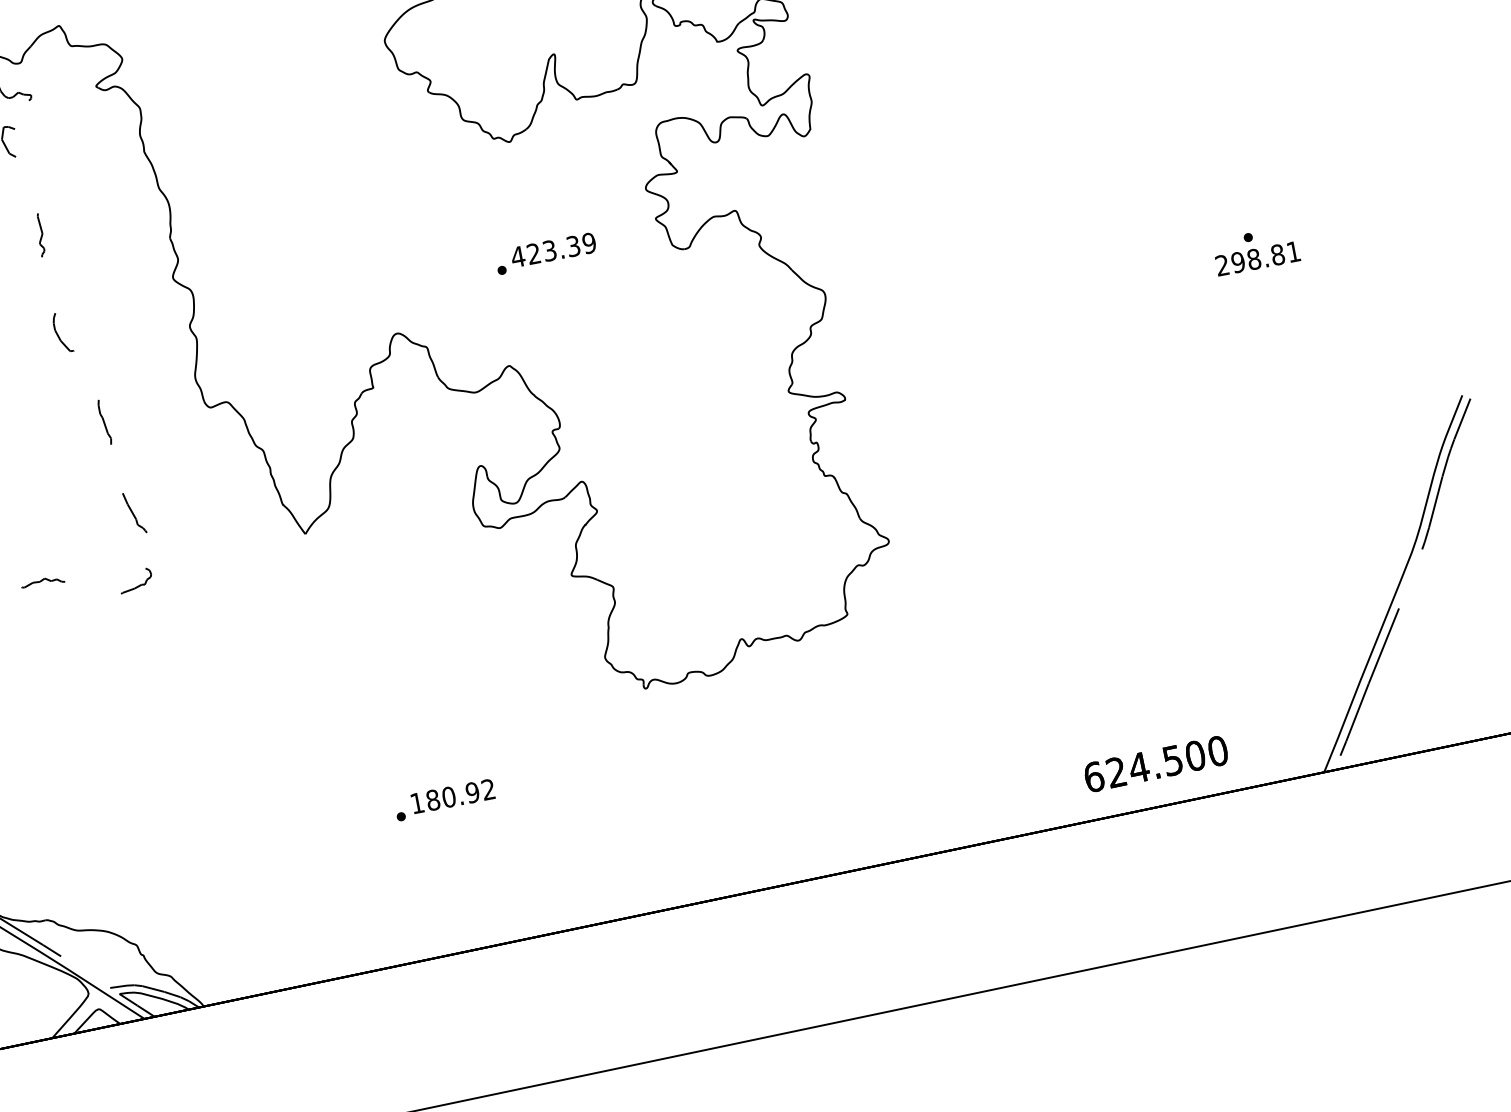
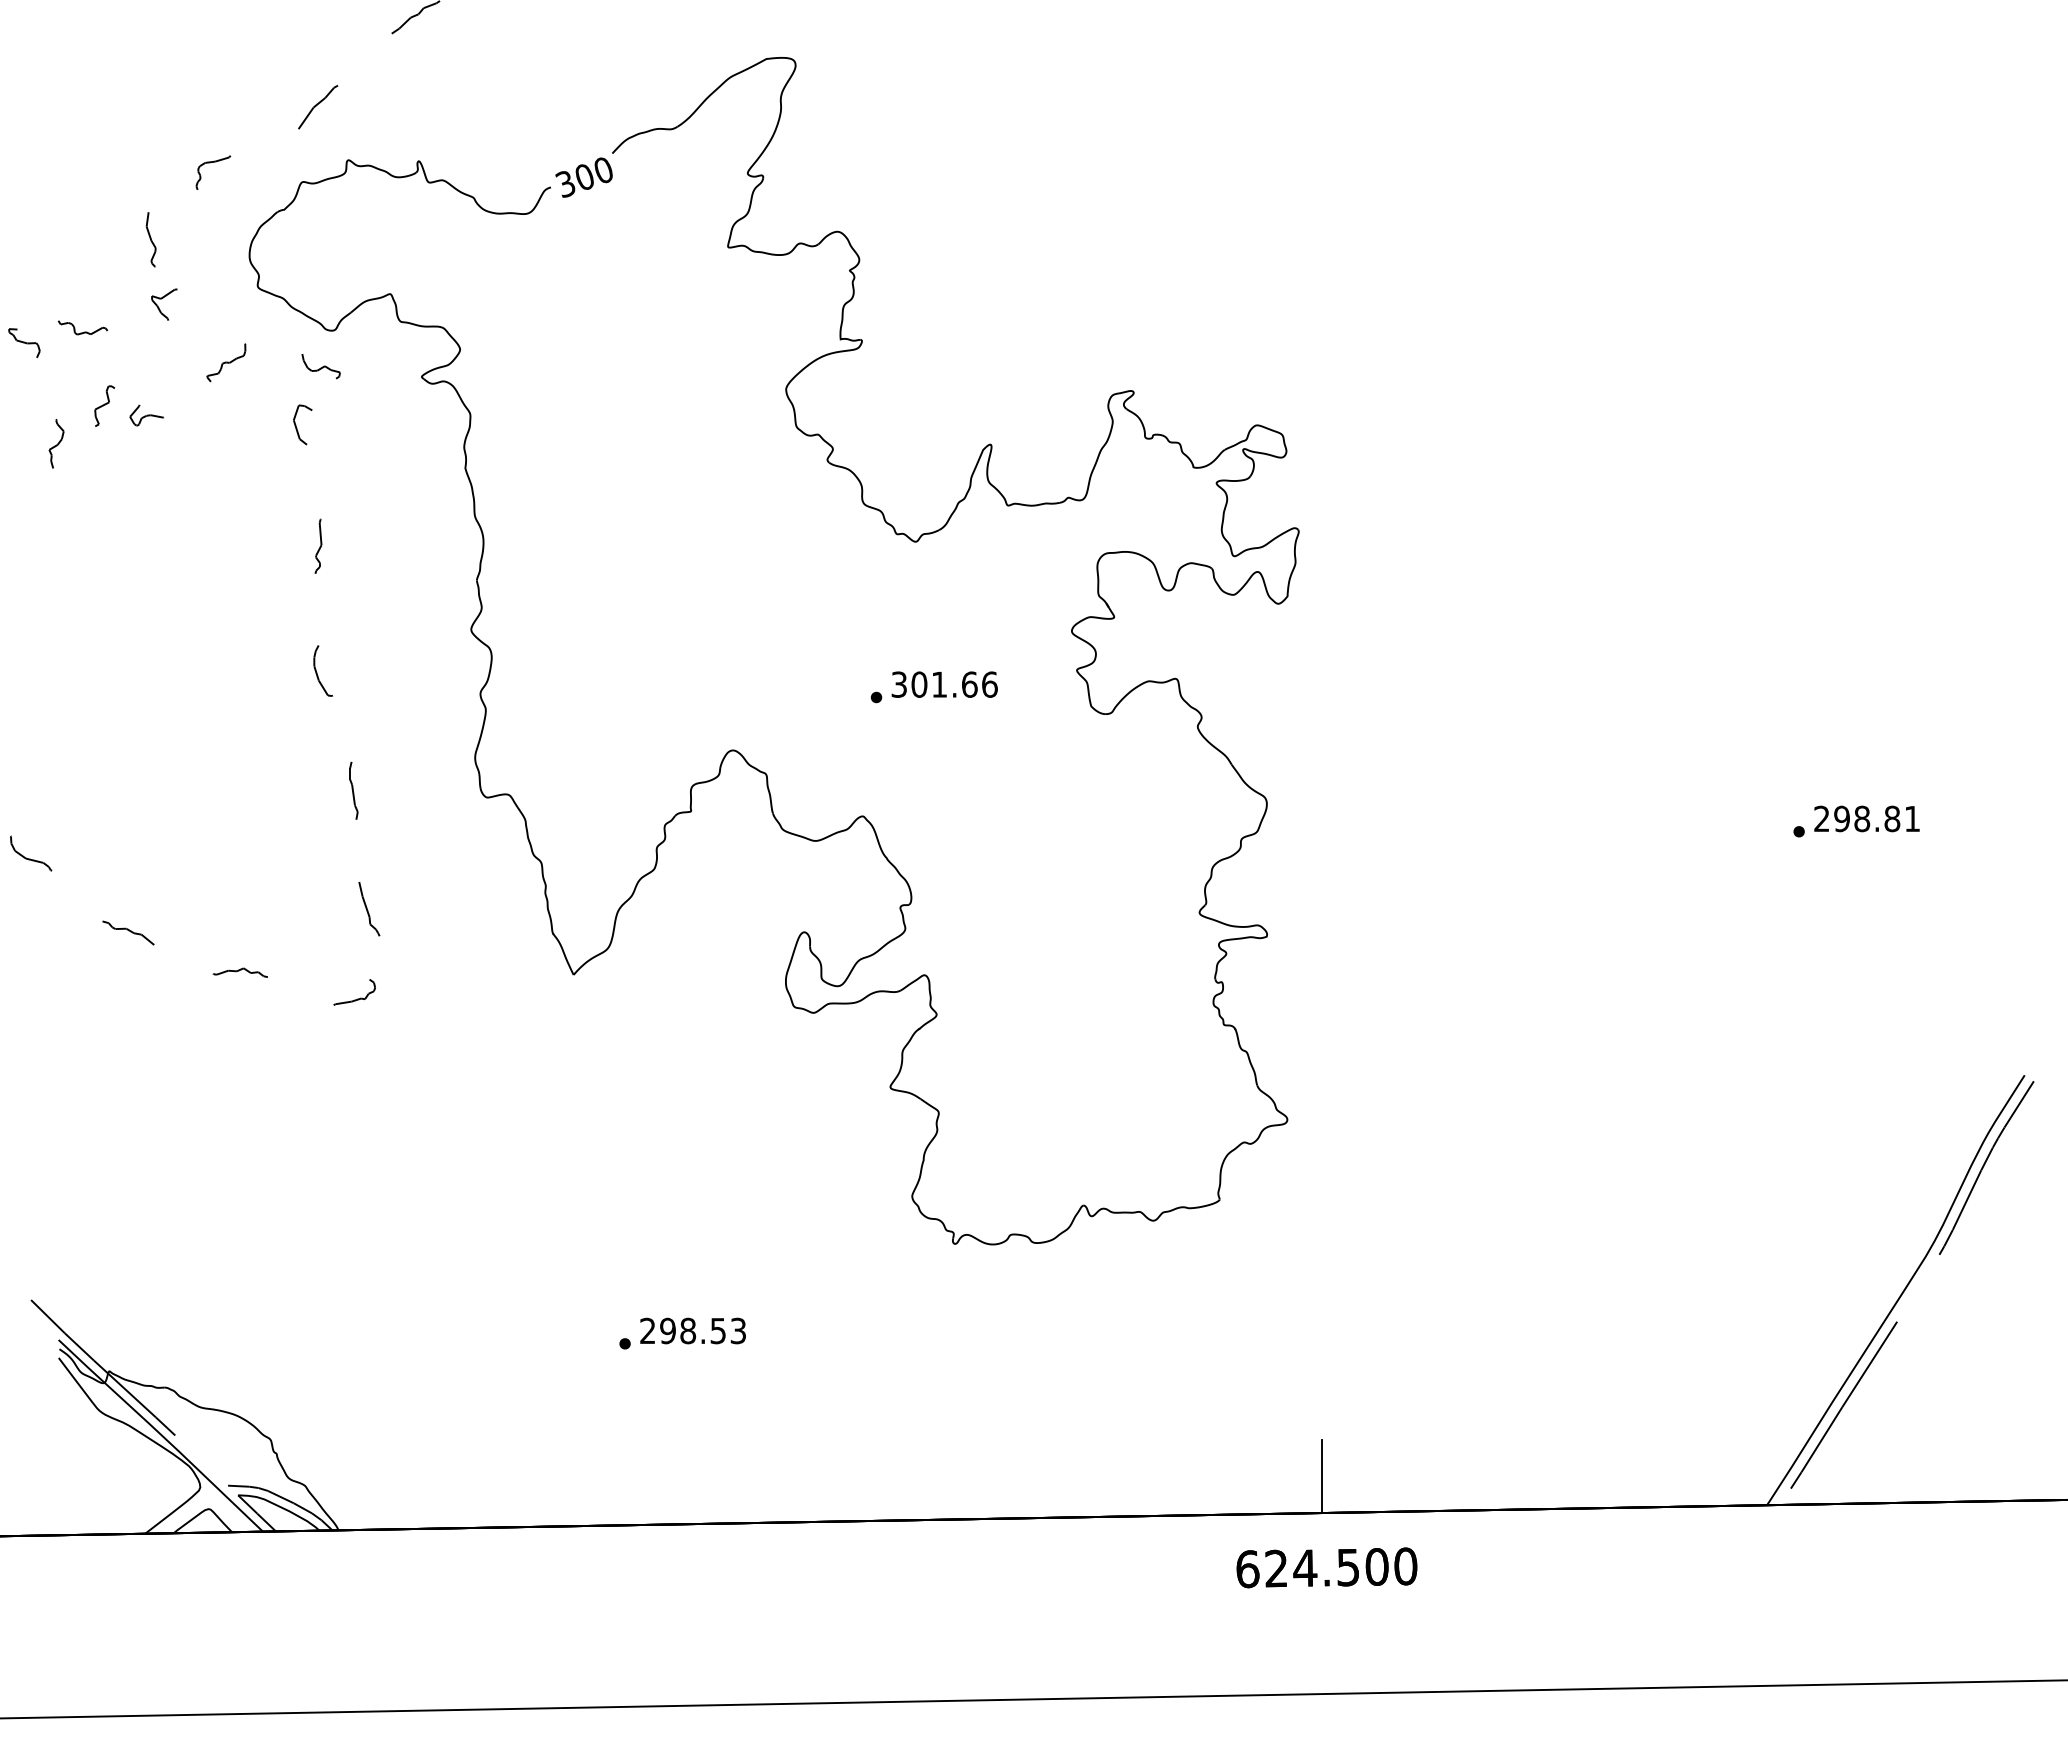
text: (552, 250) -> (943, 684), 423.39 -> 301.66
text: (1257, 258) -> (1866, 818), moved
text: (1155, 763) -> (1326, 1567), moved
text: (452, 796) -> (692, 1330), 180.92 -> 298.53
line: (970, 816) -> (1322, 1476), added

